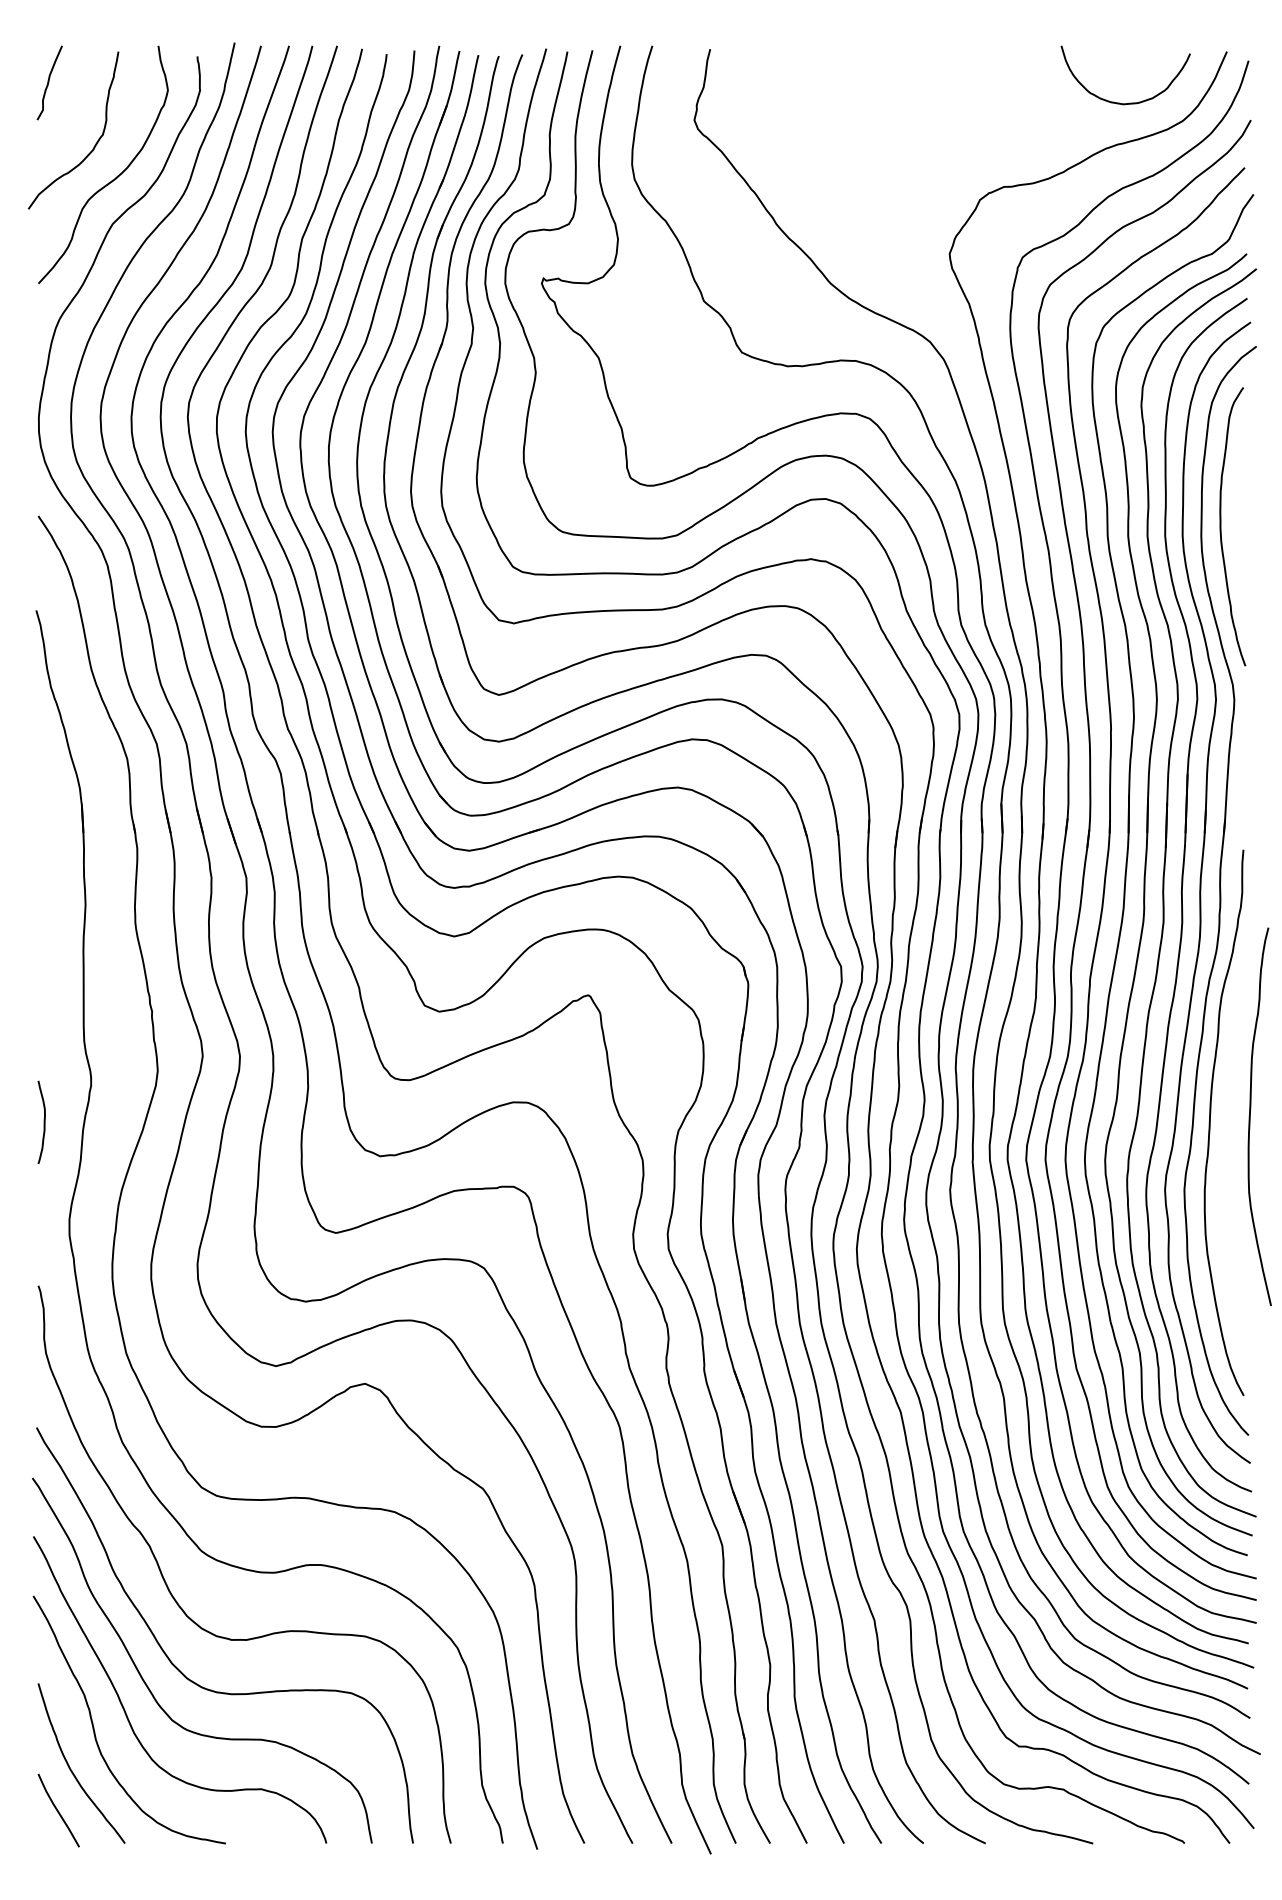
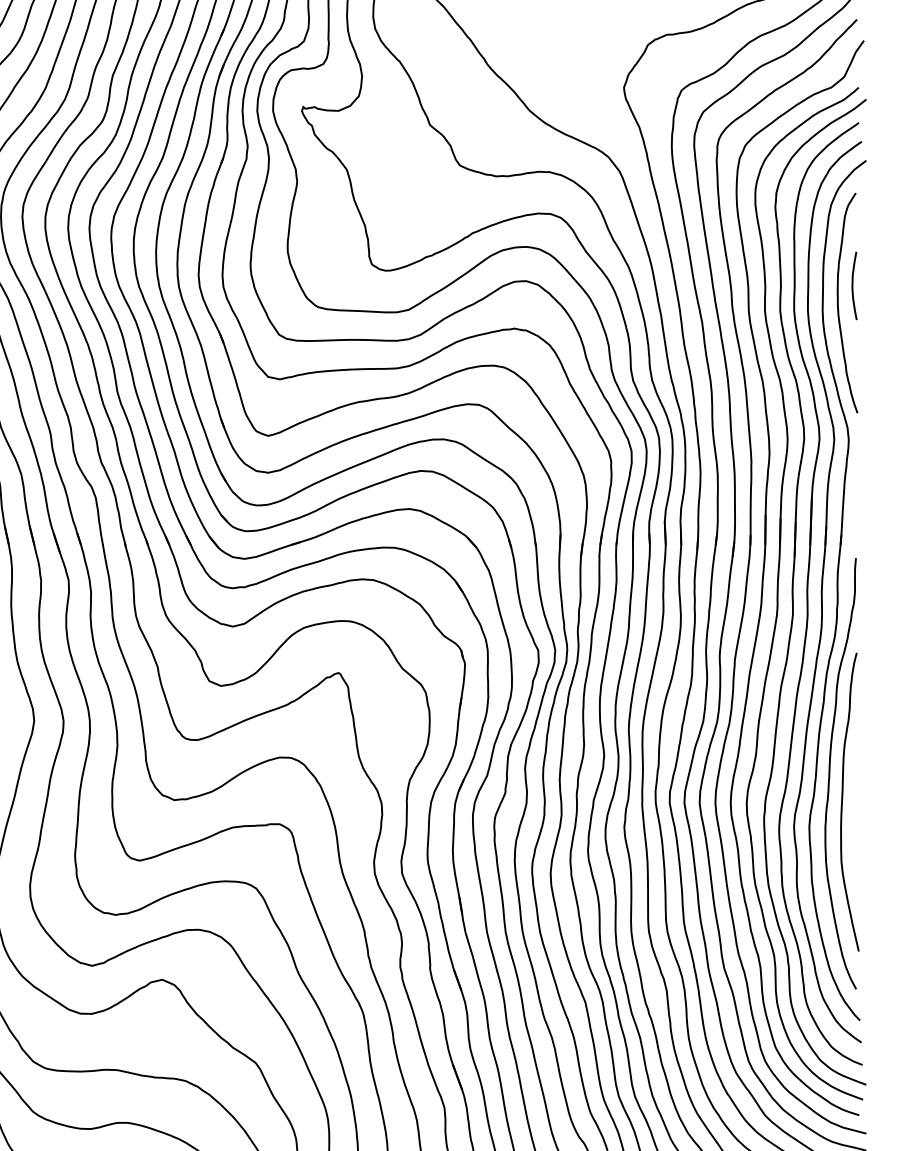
curve: (1239, 504) -> (852, 285), added
curve: (1250, 1116) -> (842, 801), moved

